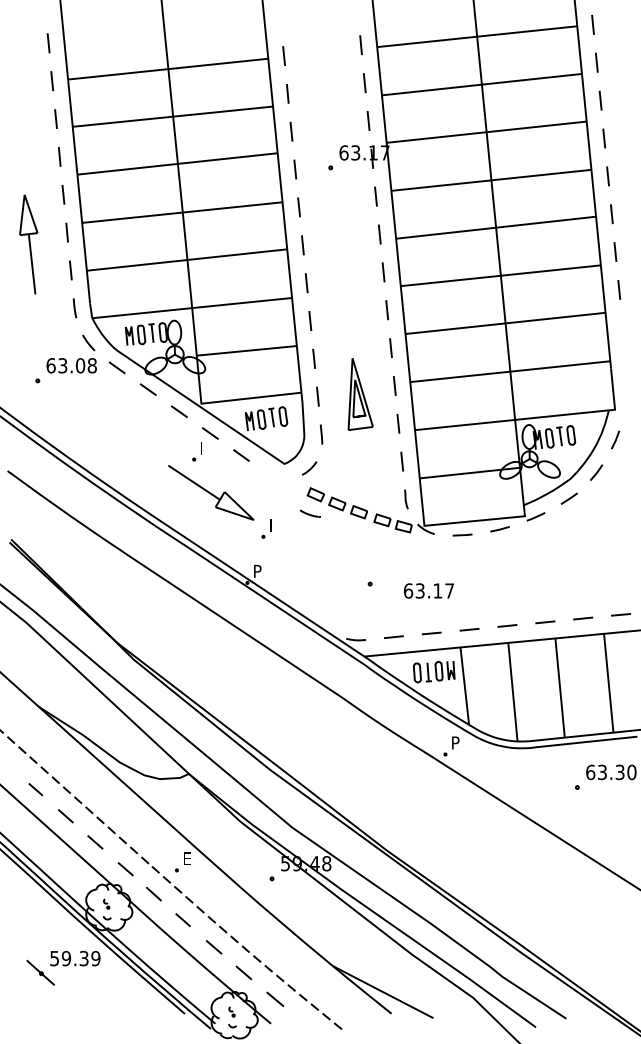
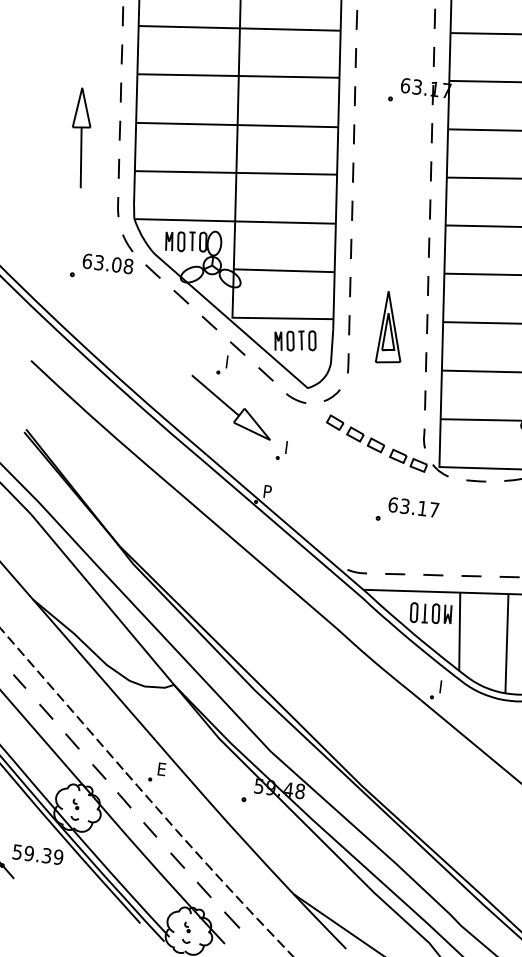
line: (309, 513) -> (295, 398), moved
text: (428, 590) -> (413, 506), moved
text: (455, 742) -> (443, 686), P -> I

